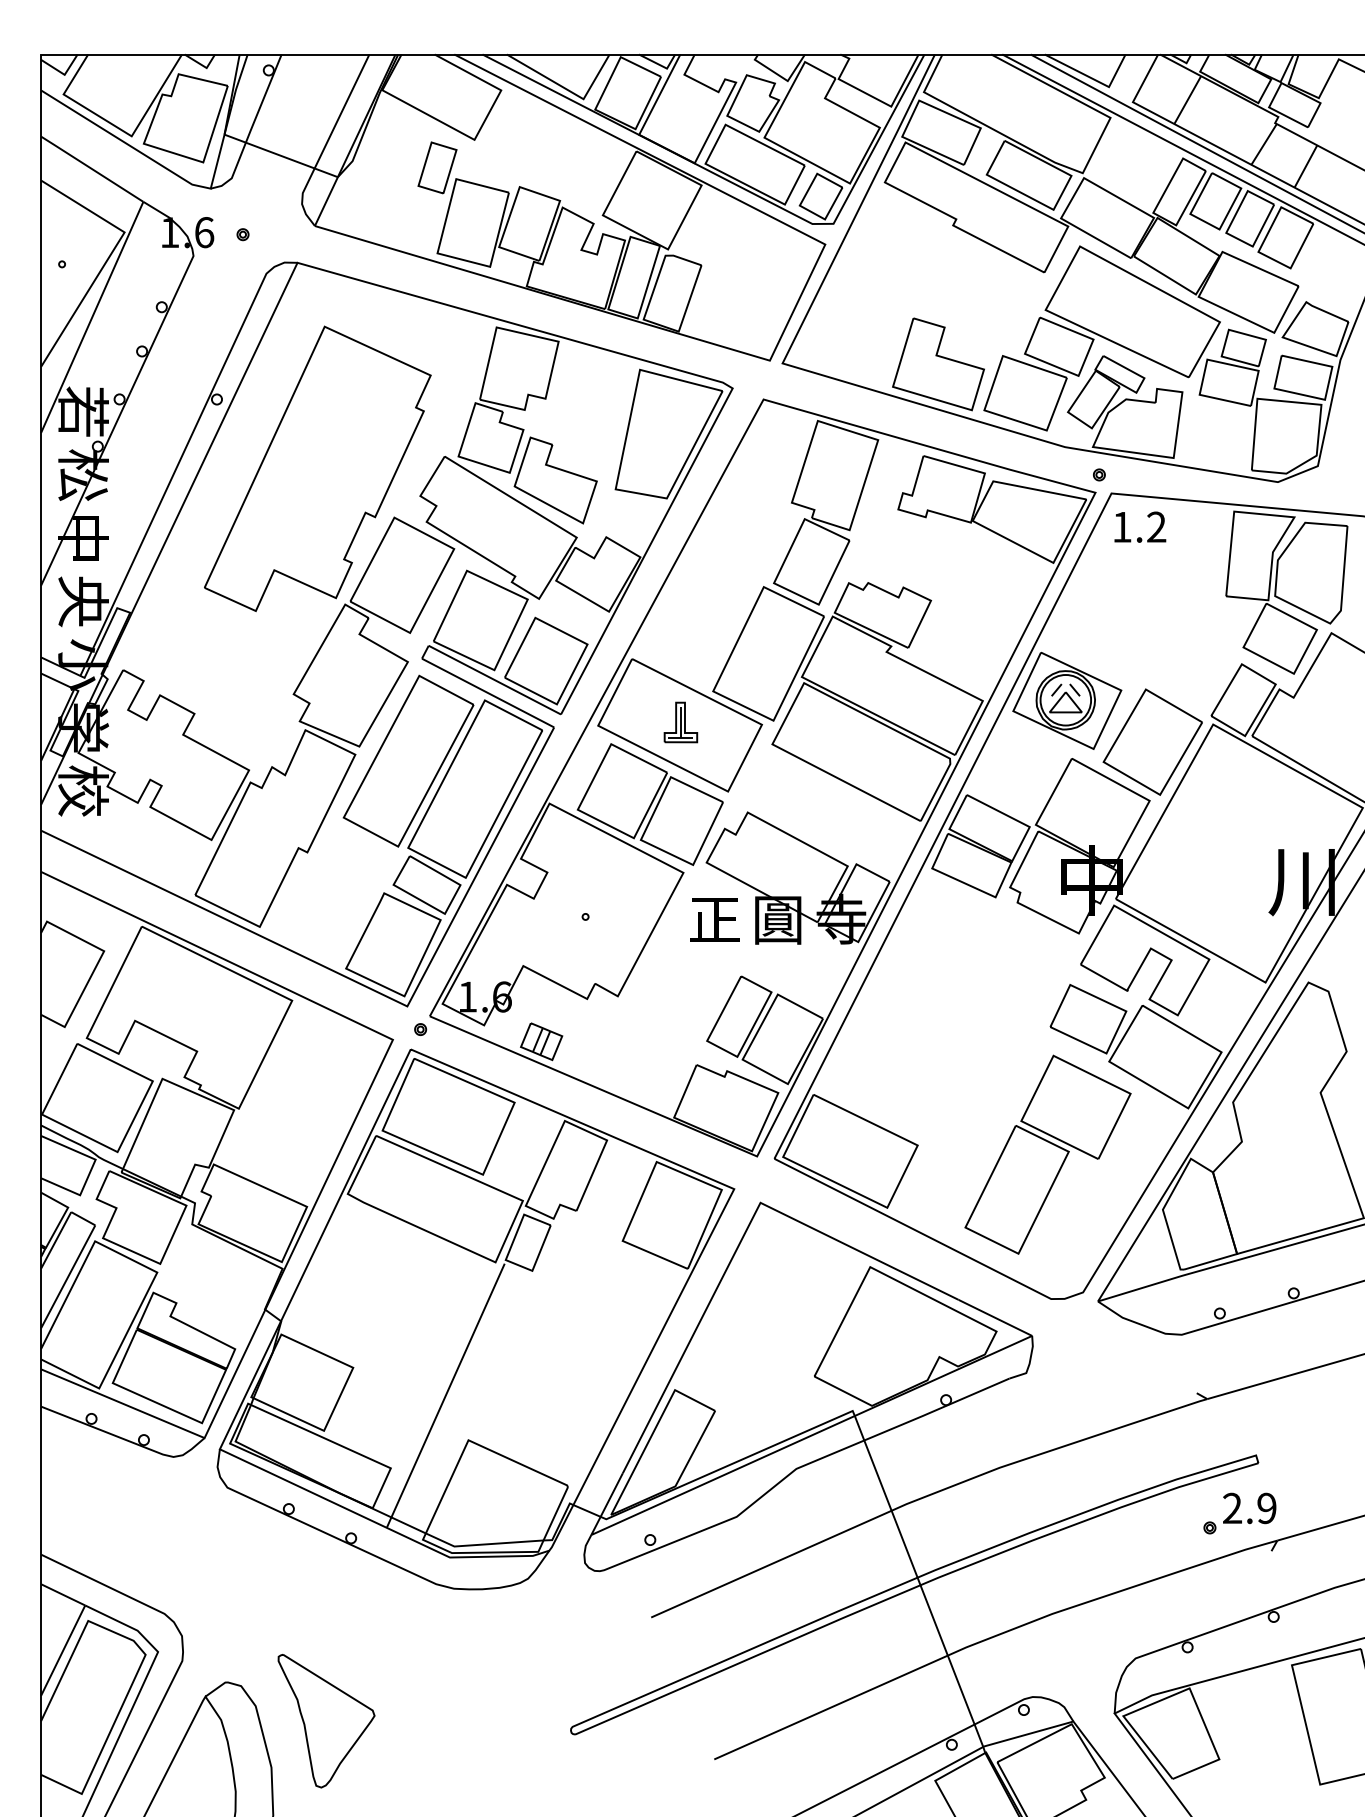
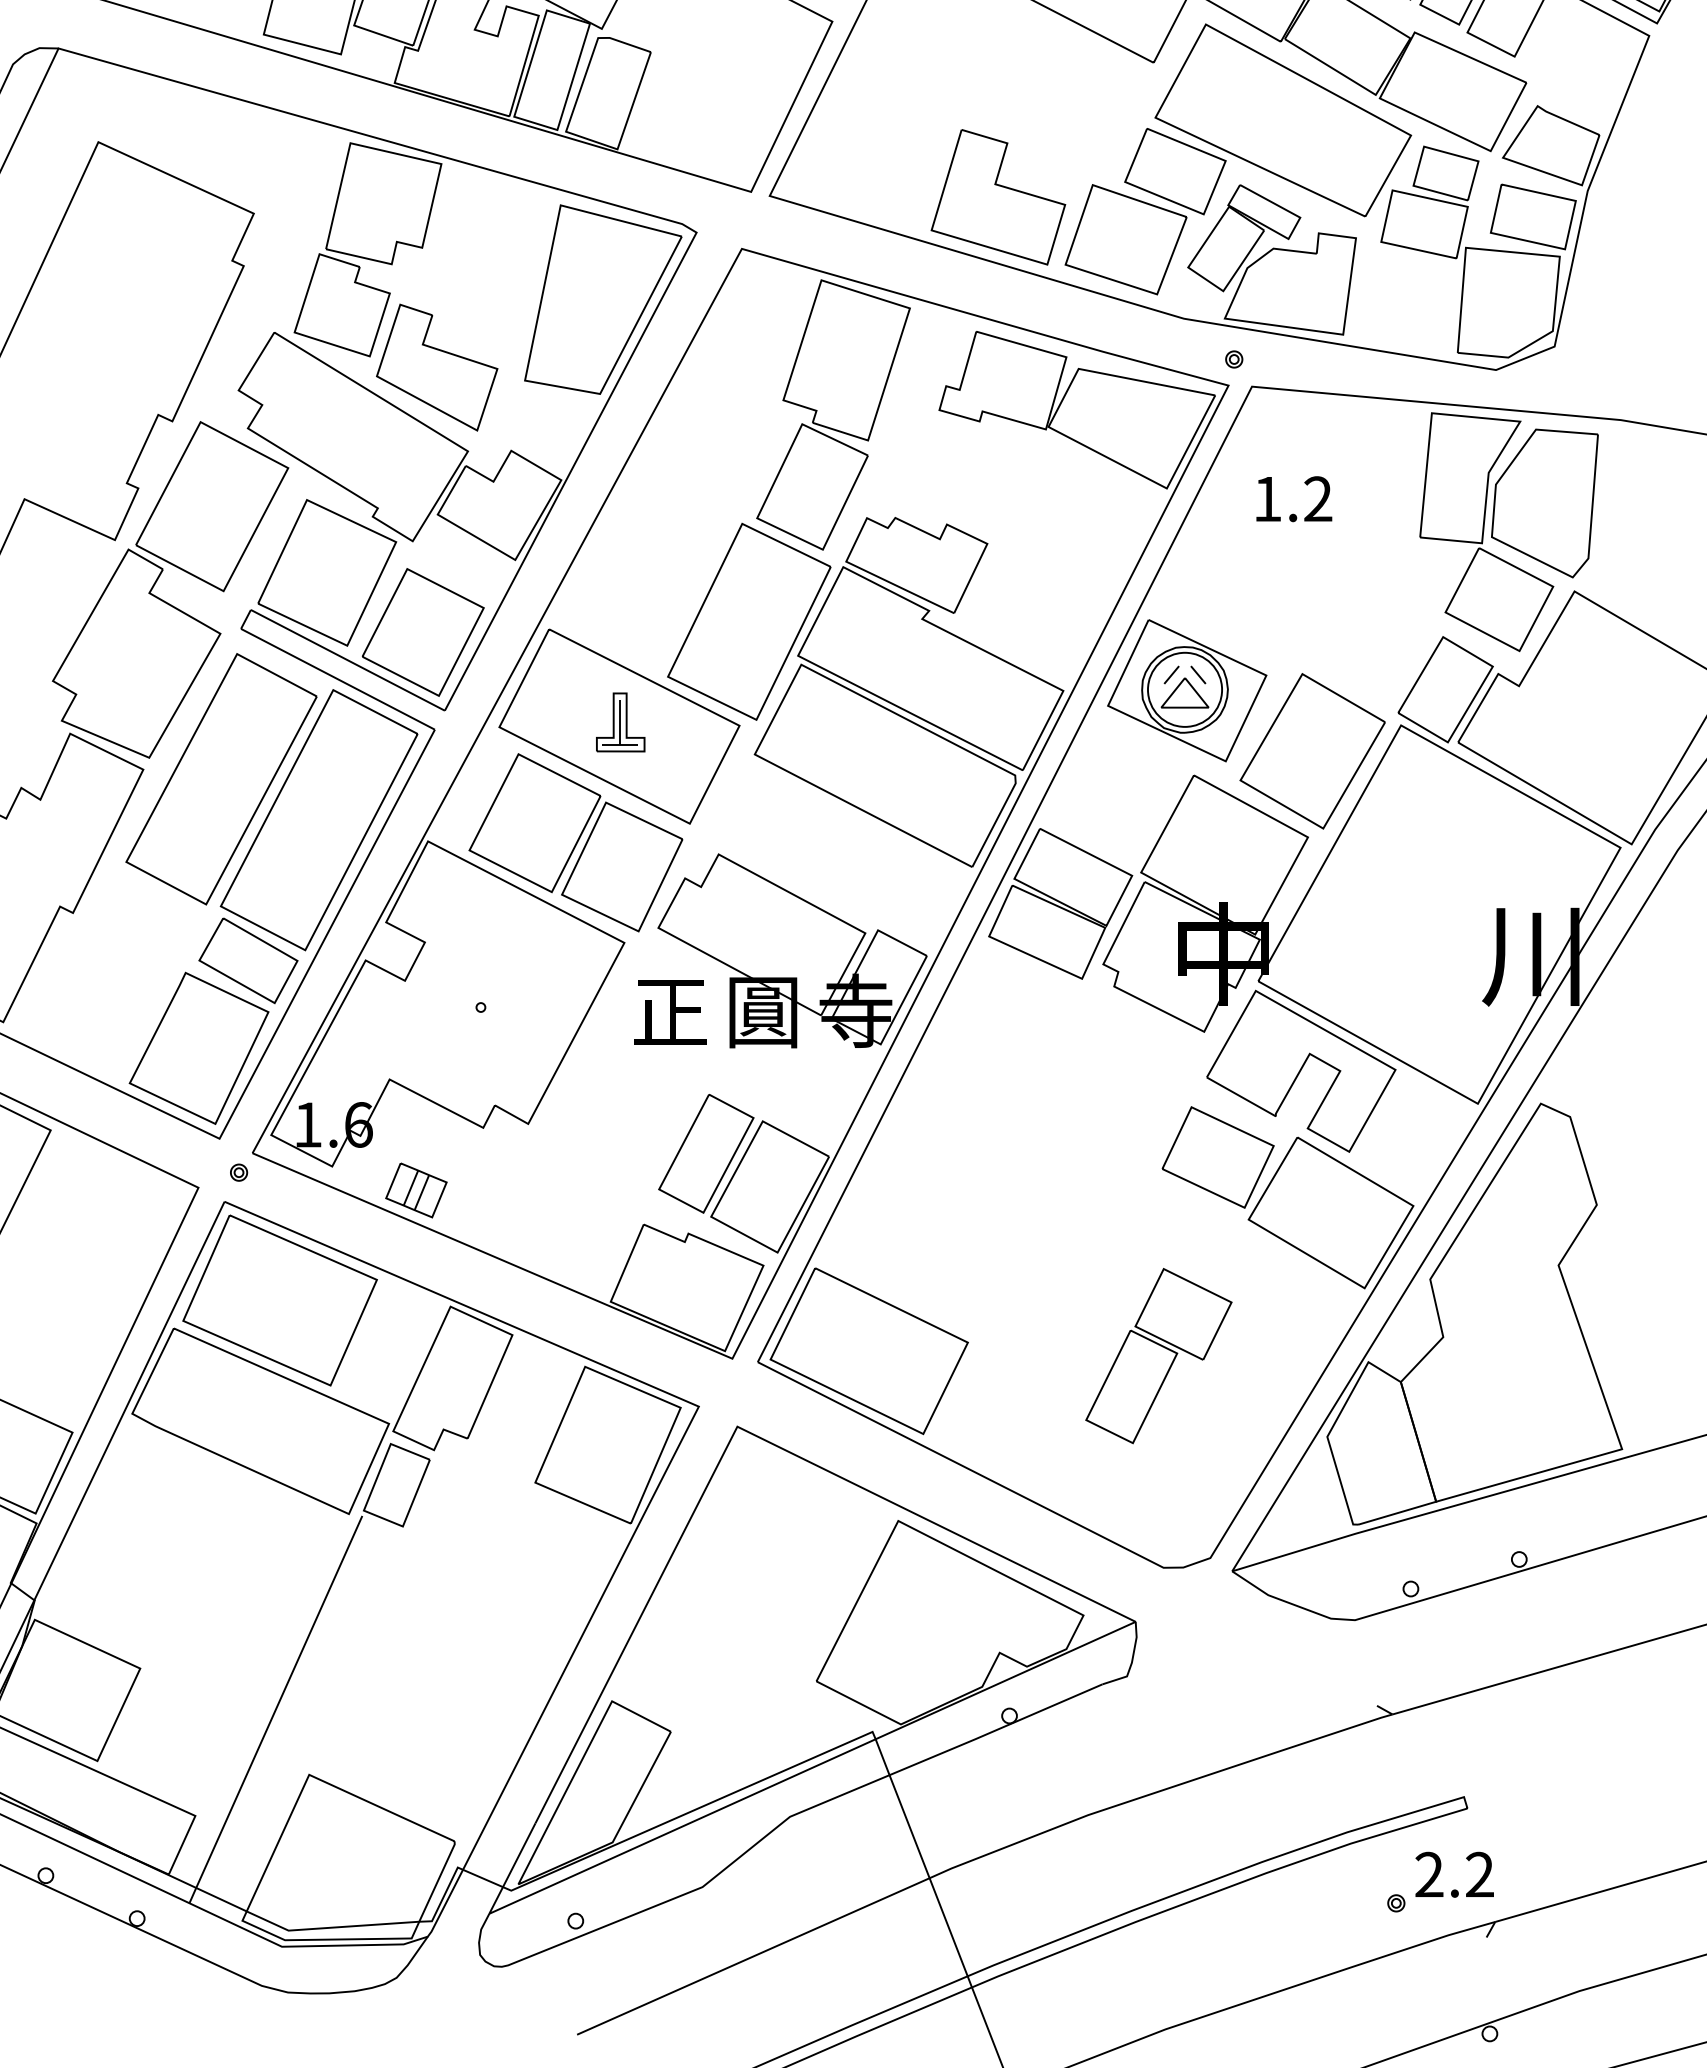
text: (1140, 526) -> (1294, 498), moved
part: (1047, 1154) -> (1158, 1355), size x0.6
text: (1266, 1508) -> (1479, 1874), 2.9 -> 2.2

